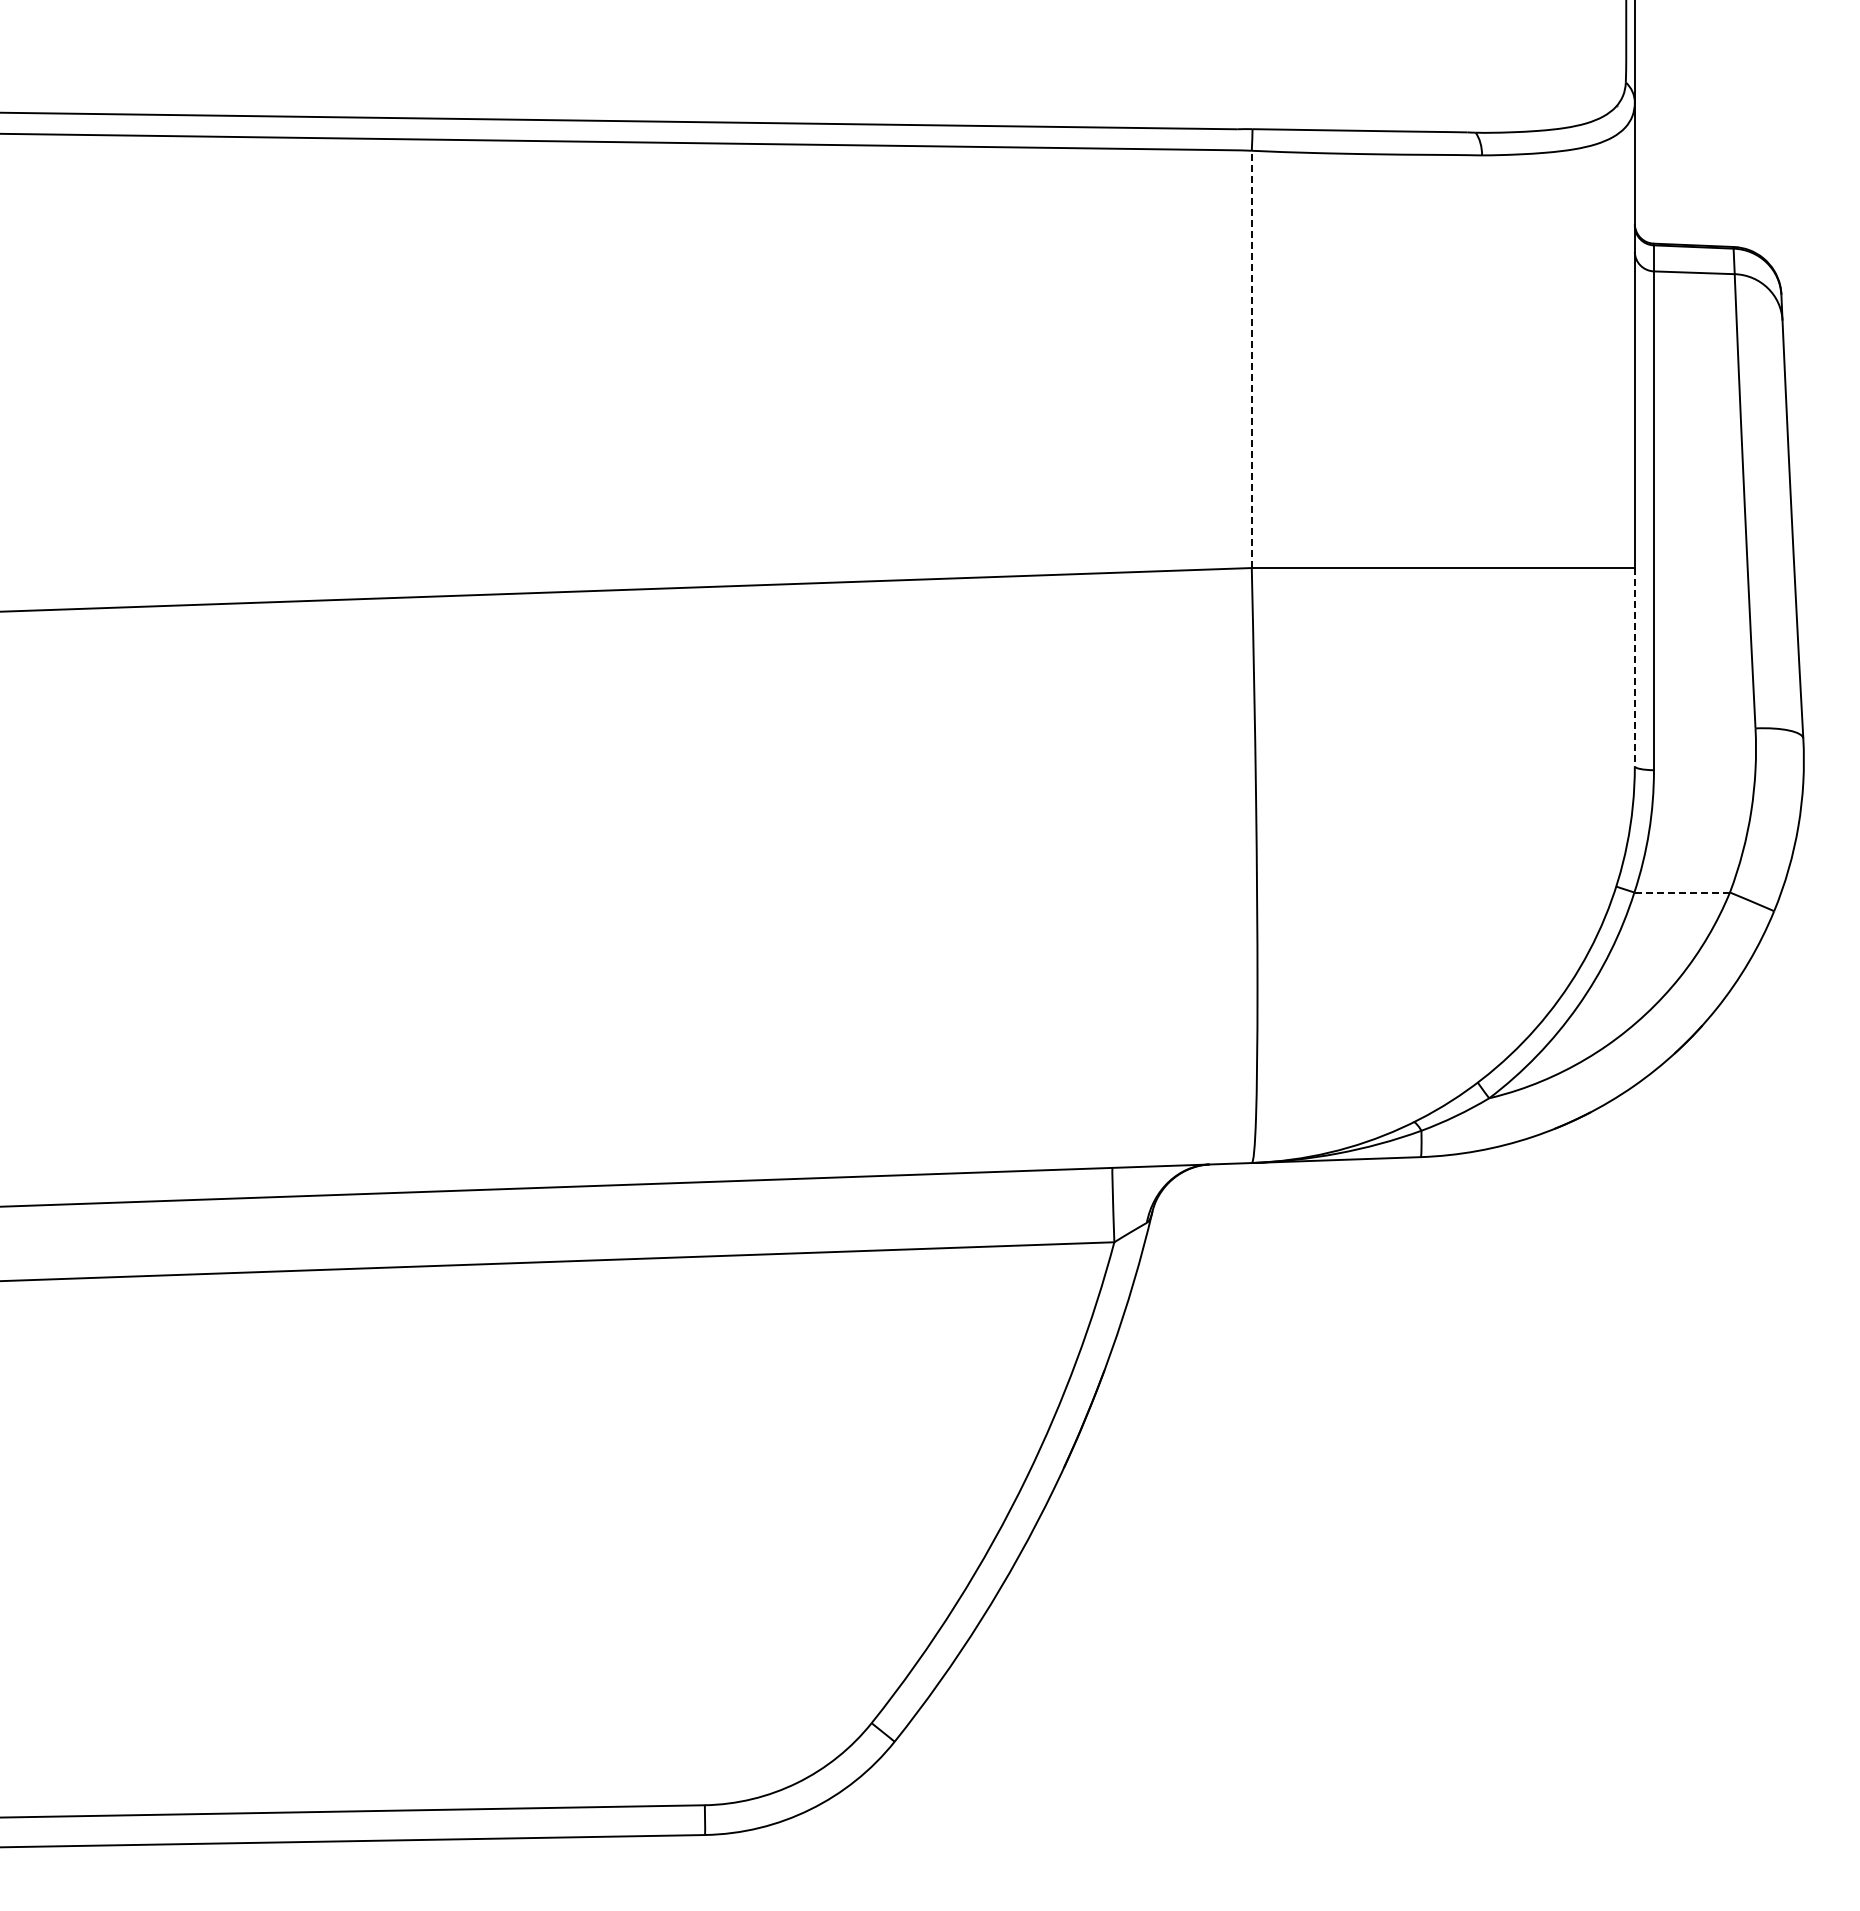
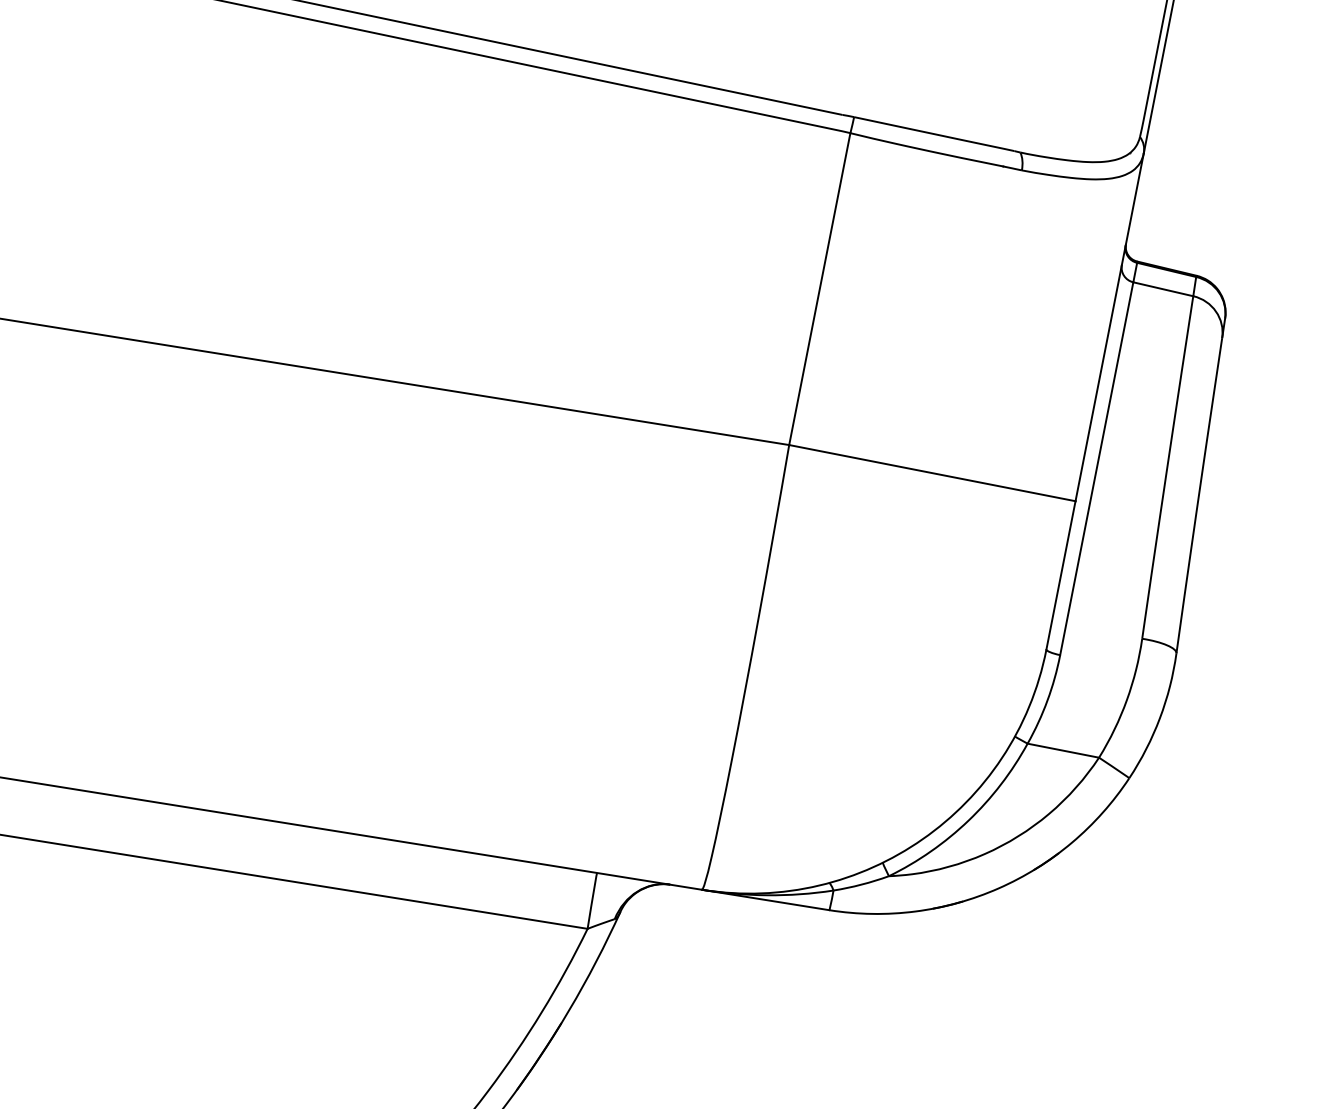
line: (1251, 359) -> (819, 289), dashed -> solid
line: (1634, 667) -> (1060, 575), dashed -> solid
line: (1682, 892) -> (1063, 750), dashed -> solid

